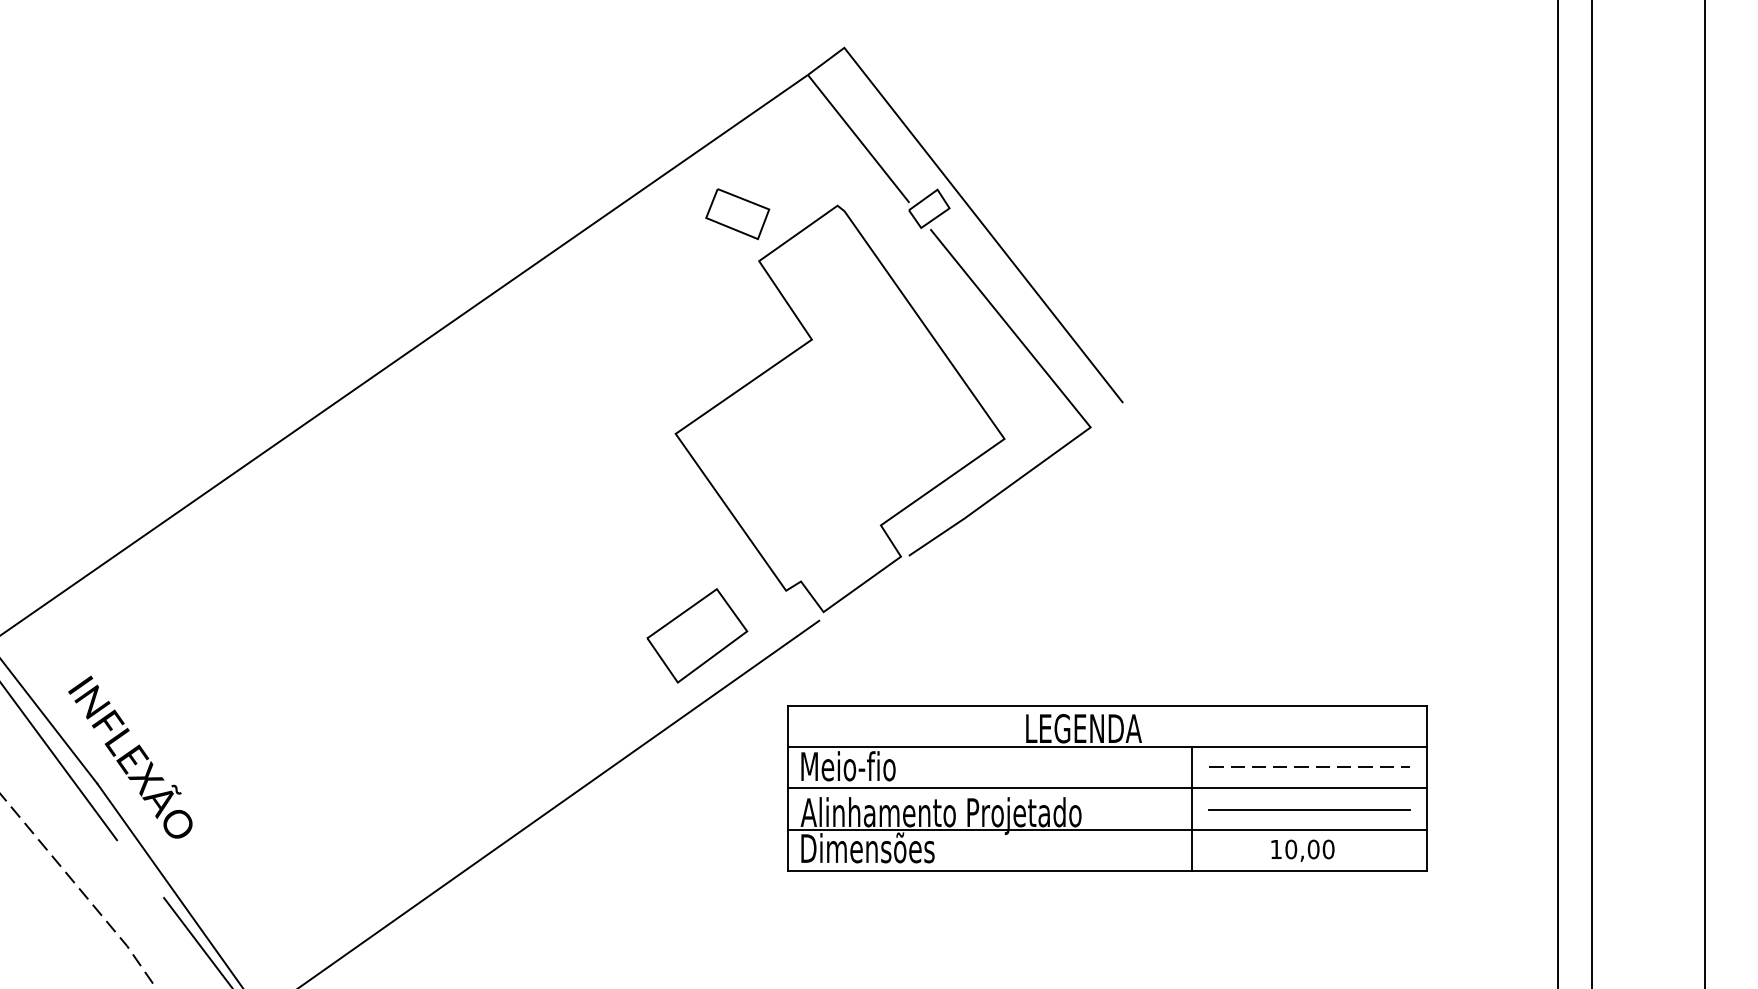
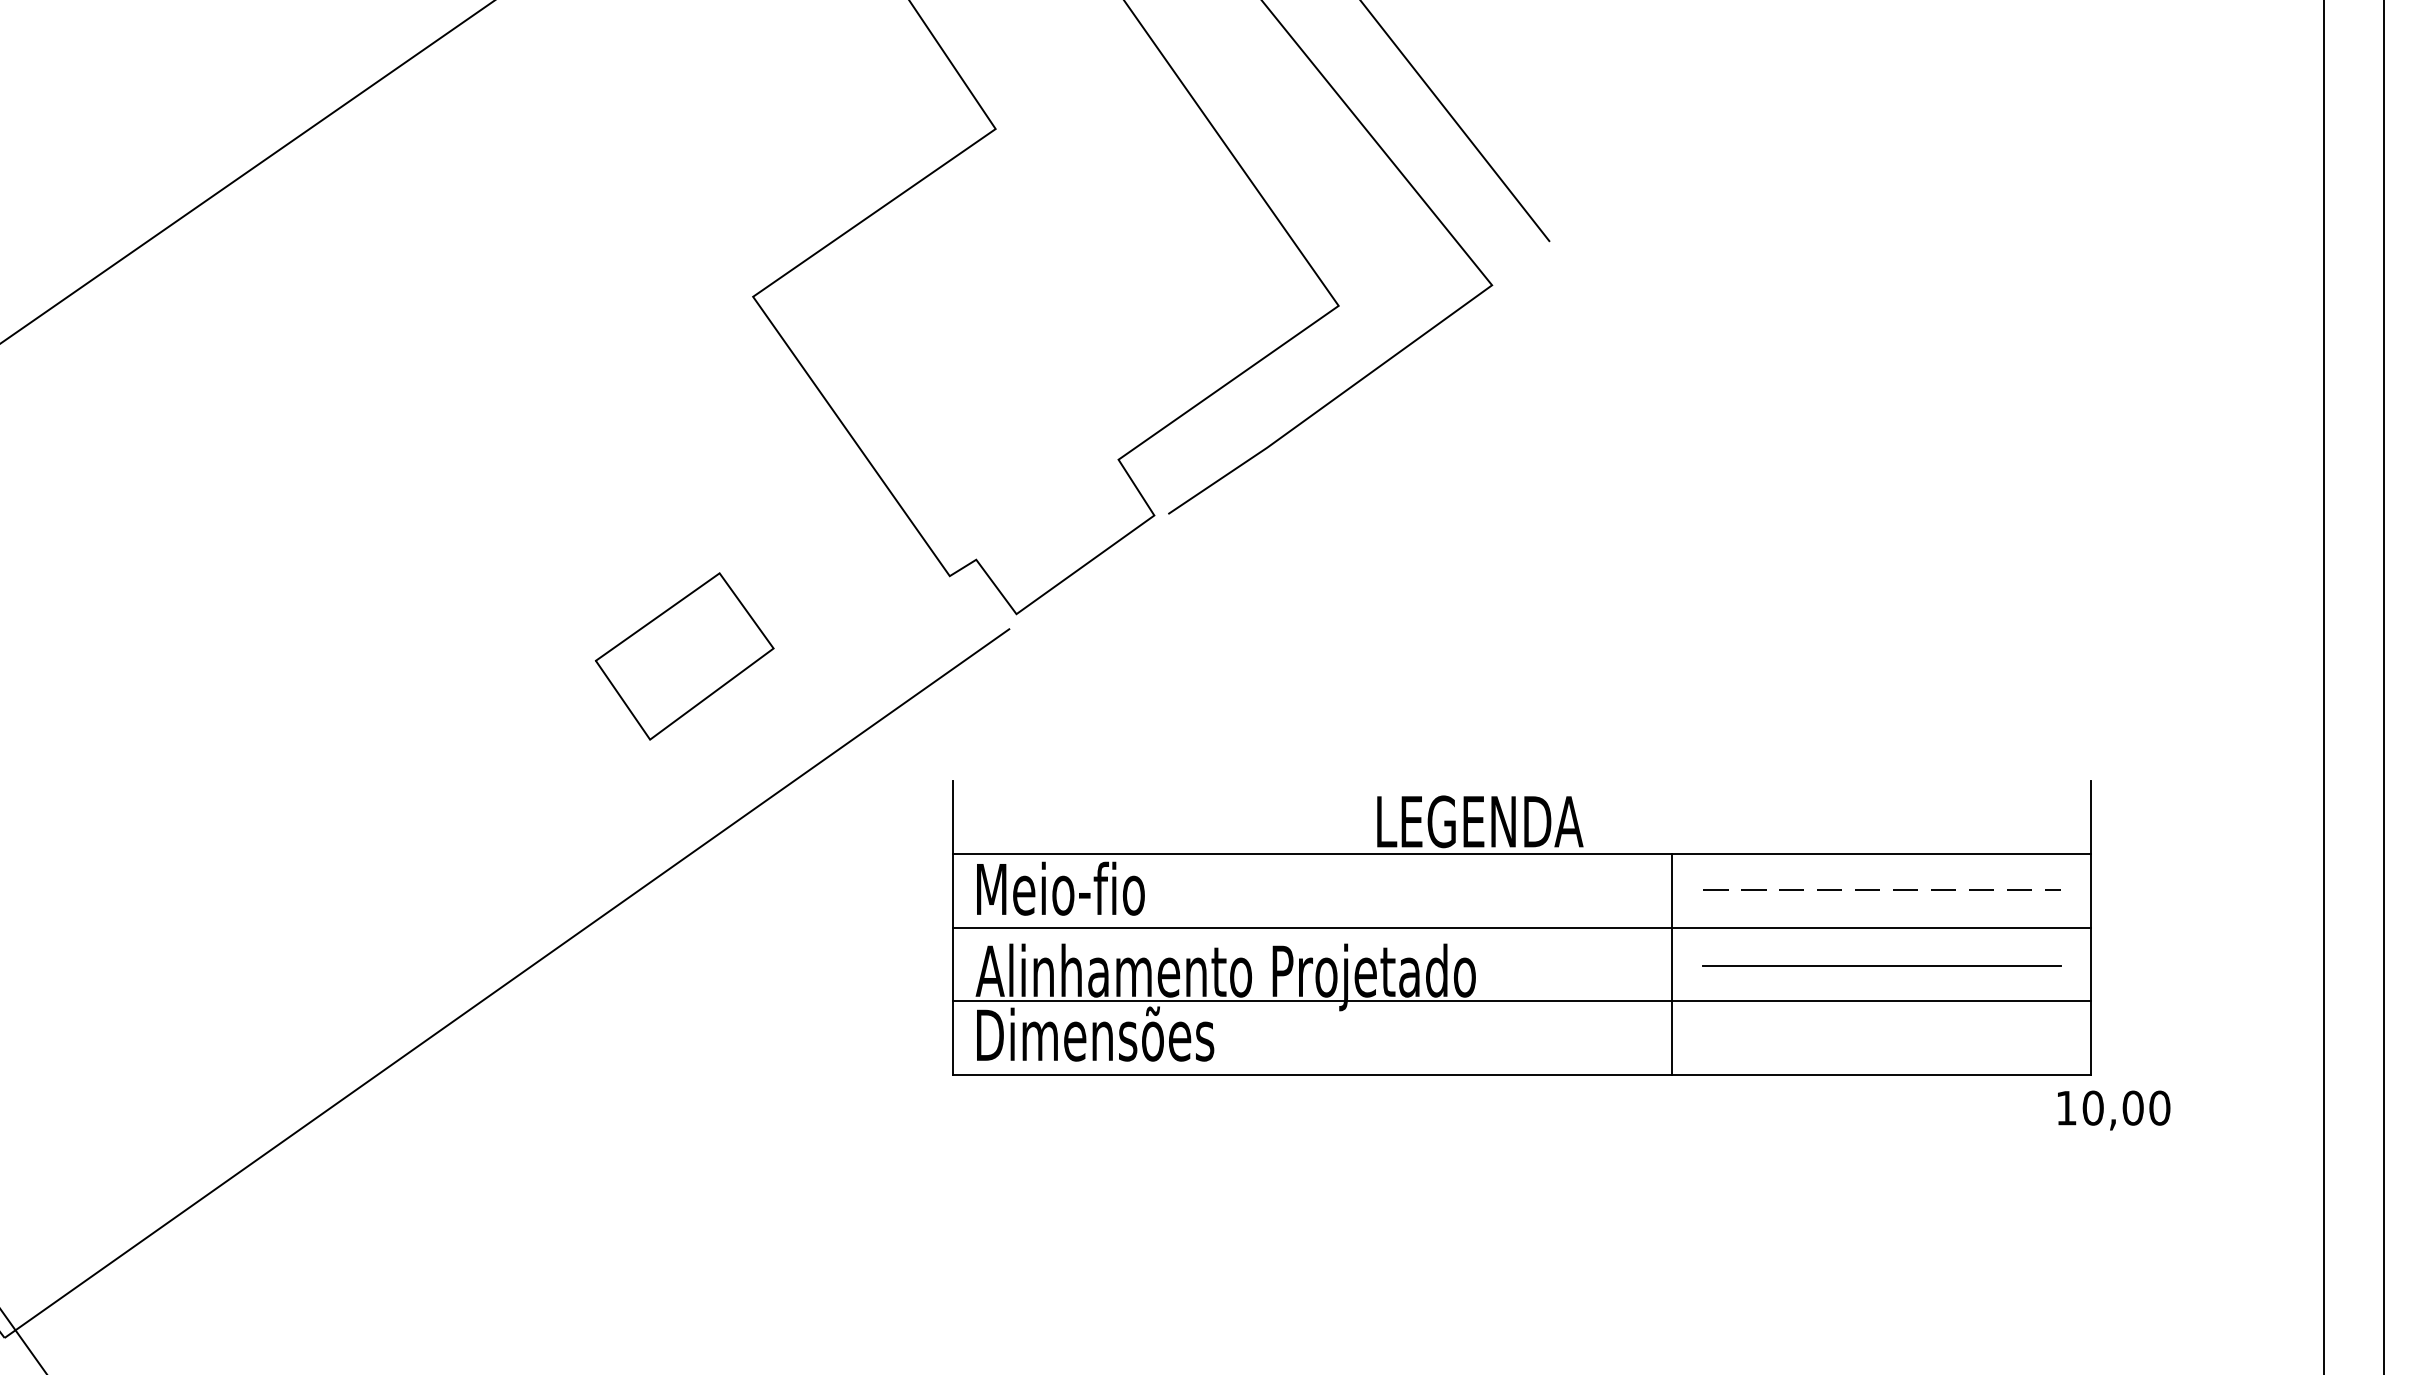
part: (697, 635) -> (685, 655), moved
line: (1106, 705) -> (1520, 780), removed
text: (1302, 850) -> (2113, 1109), moved

